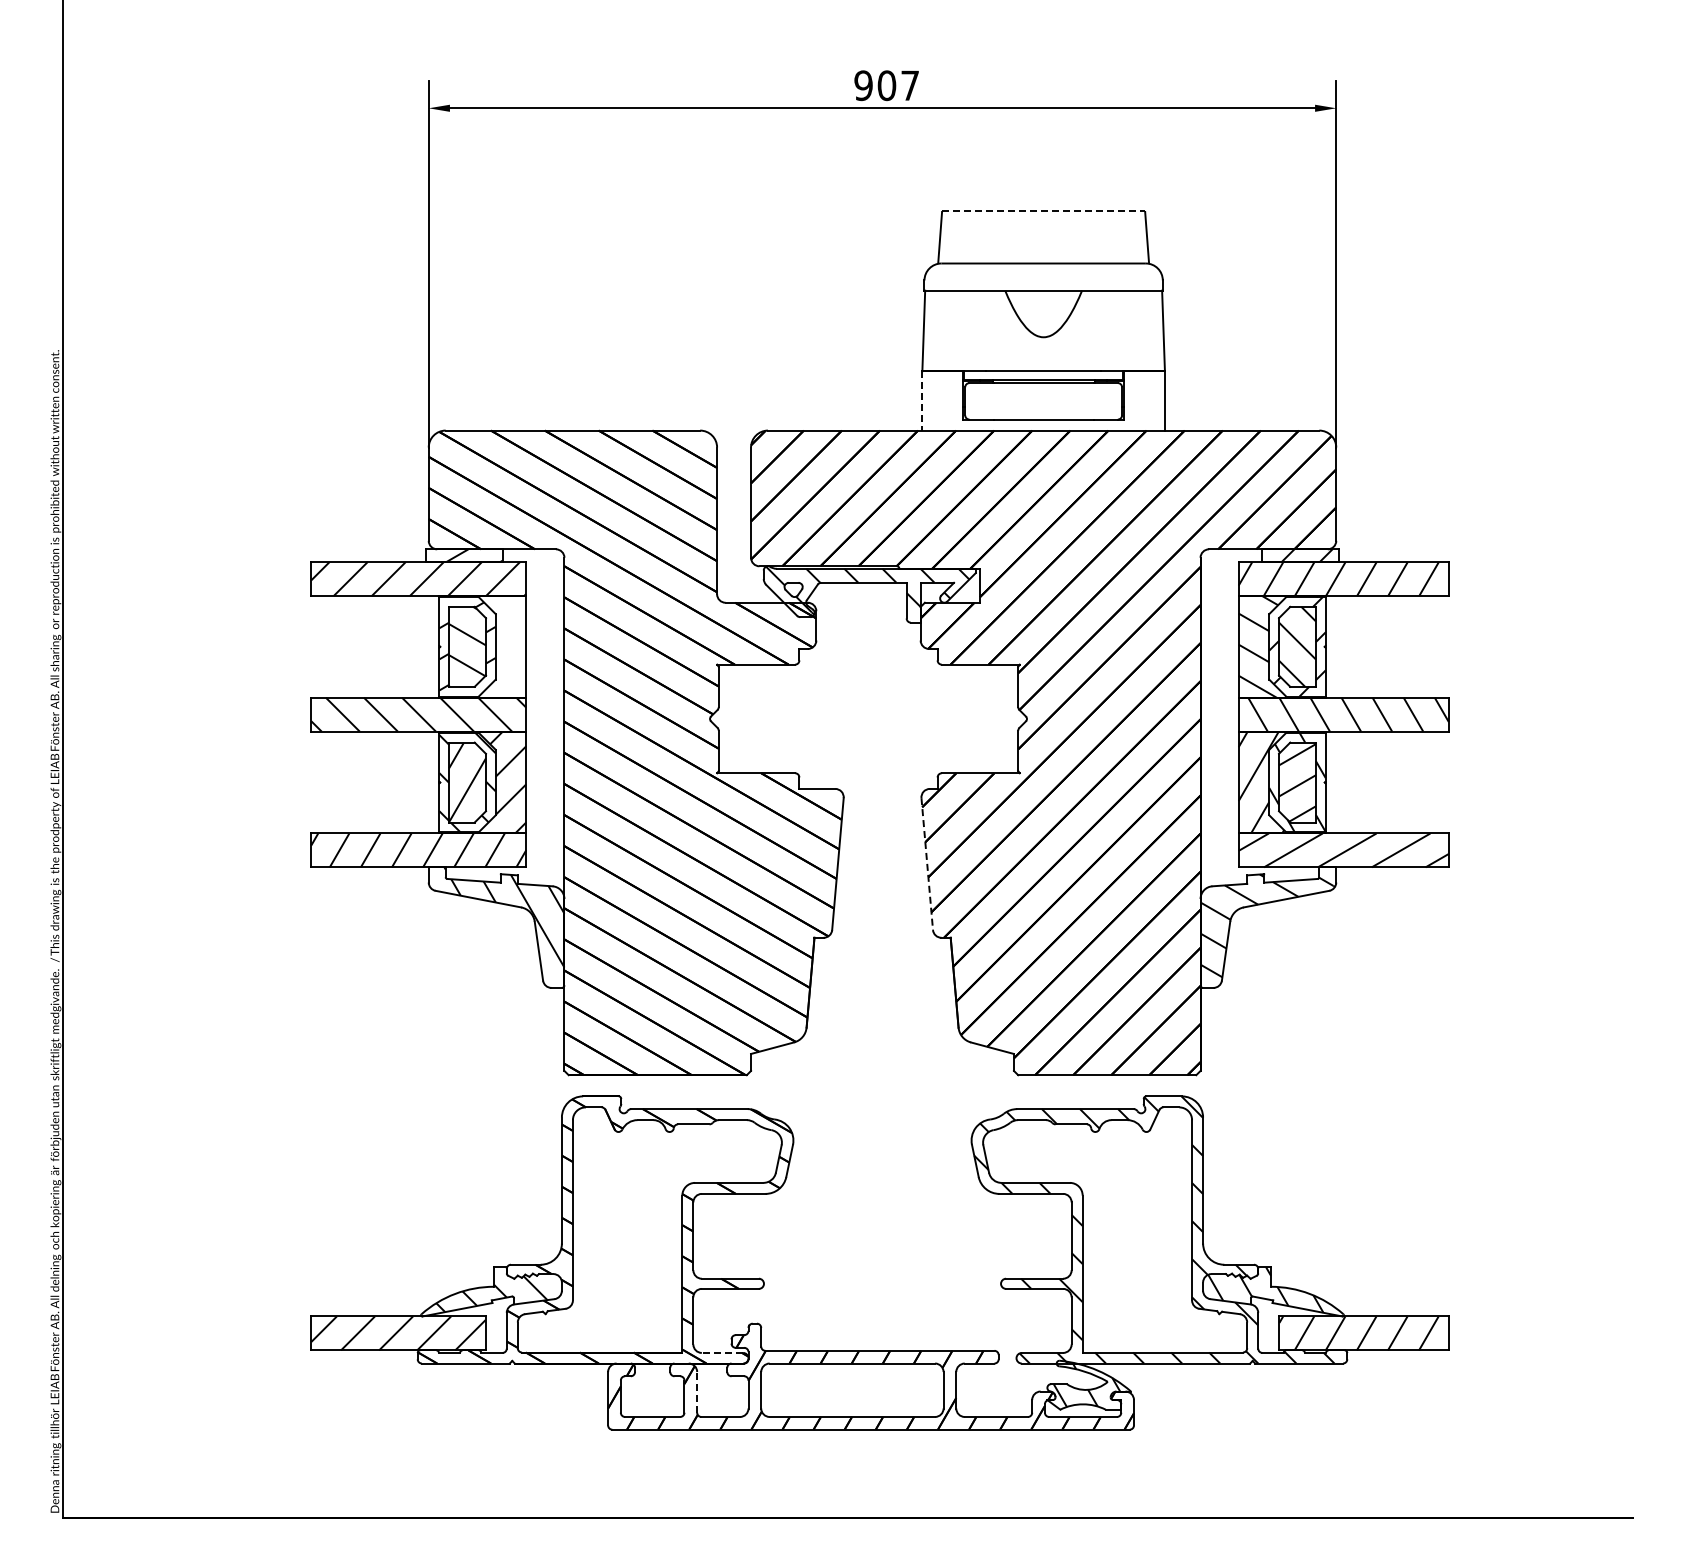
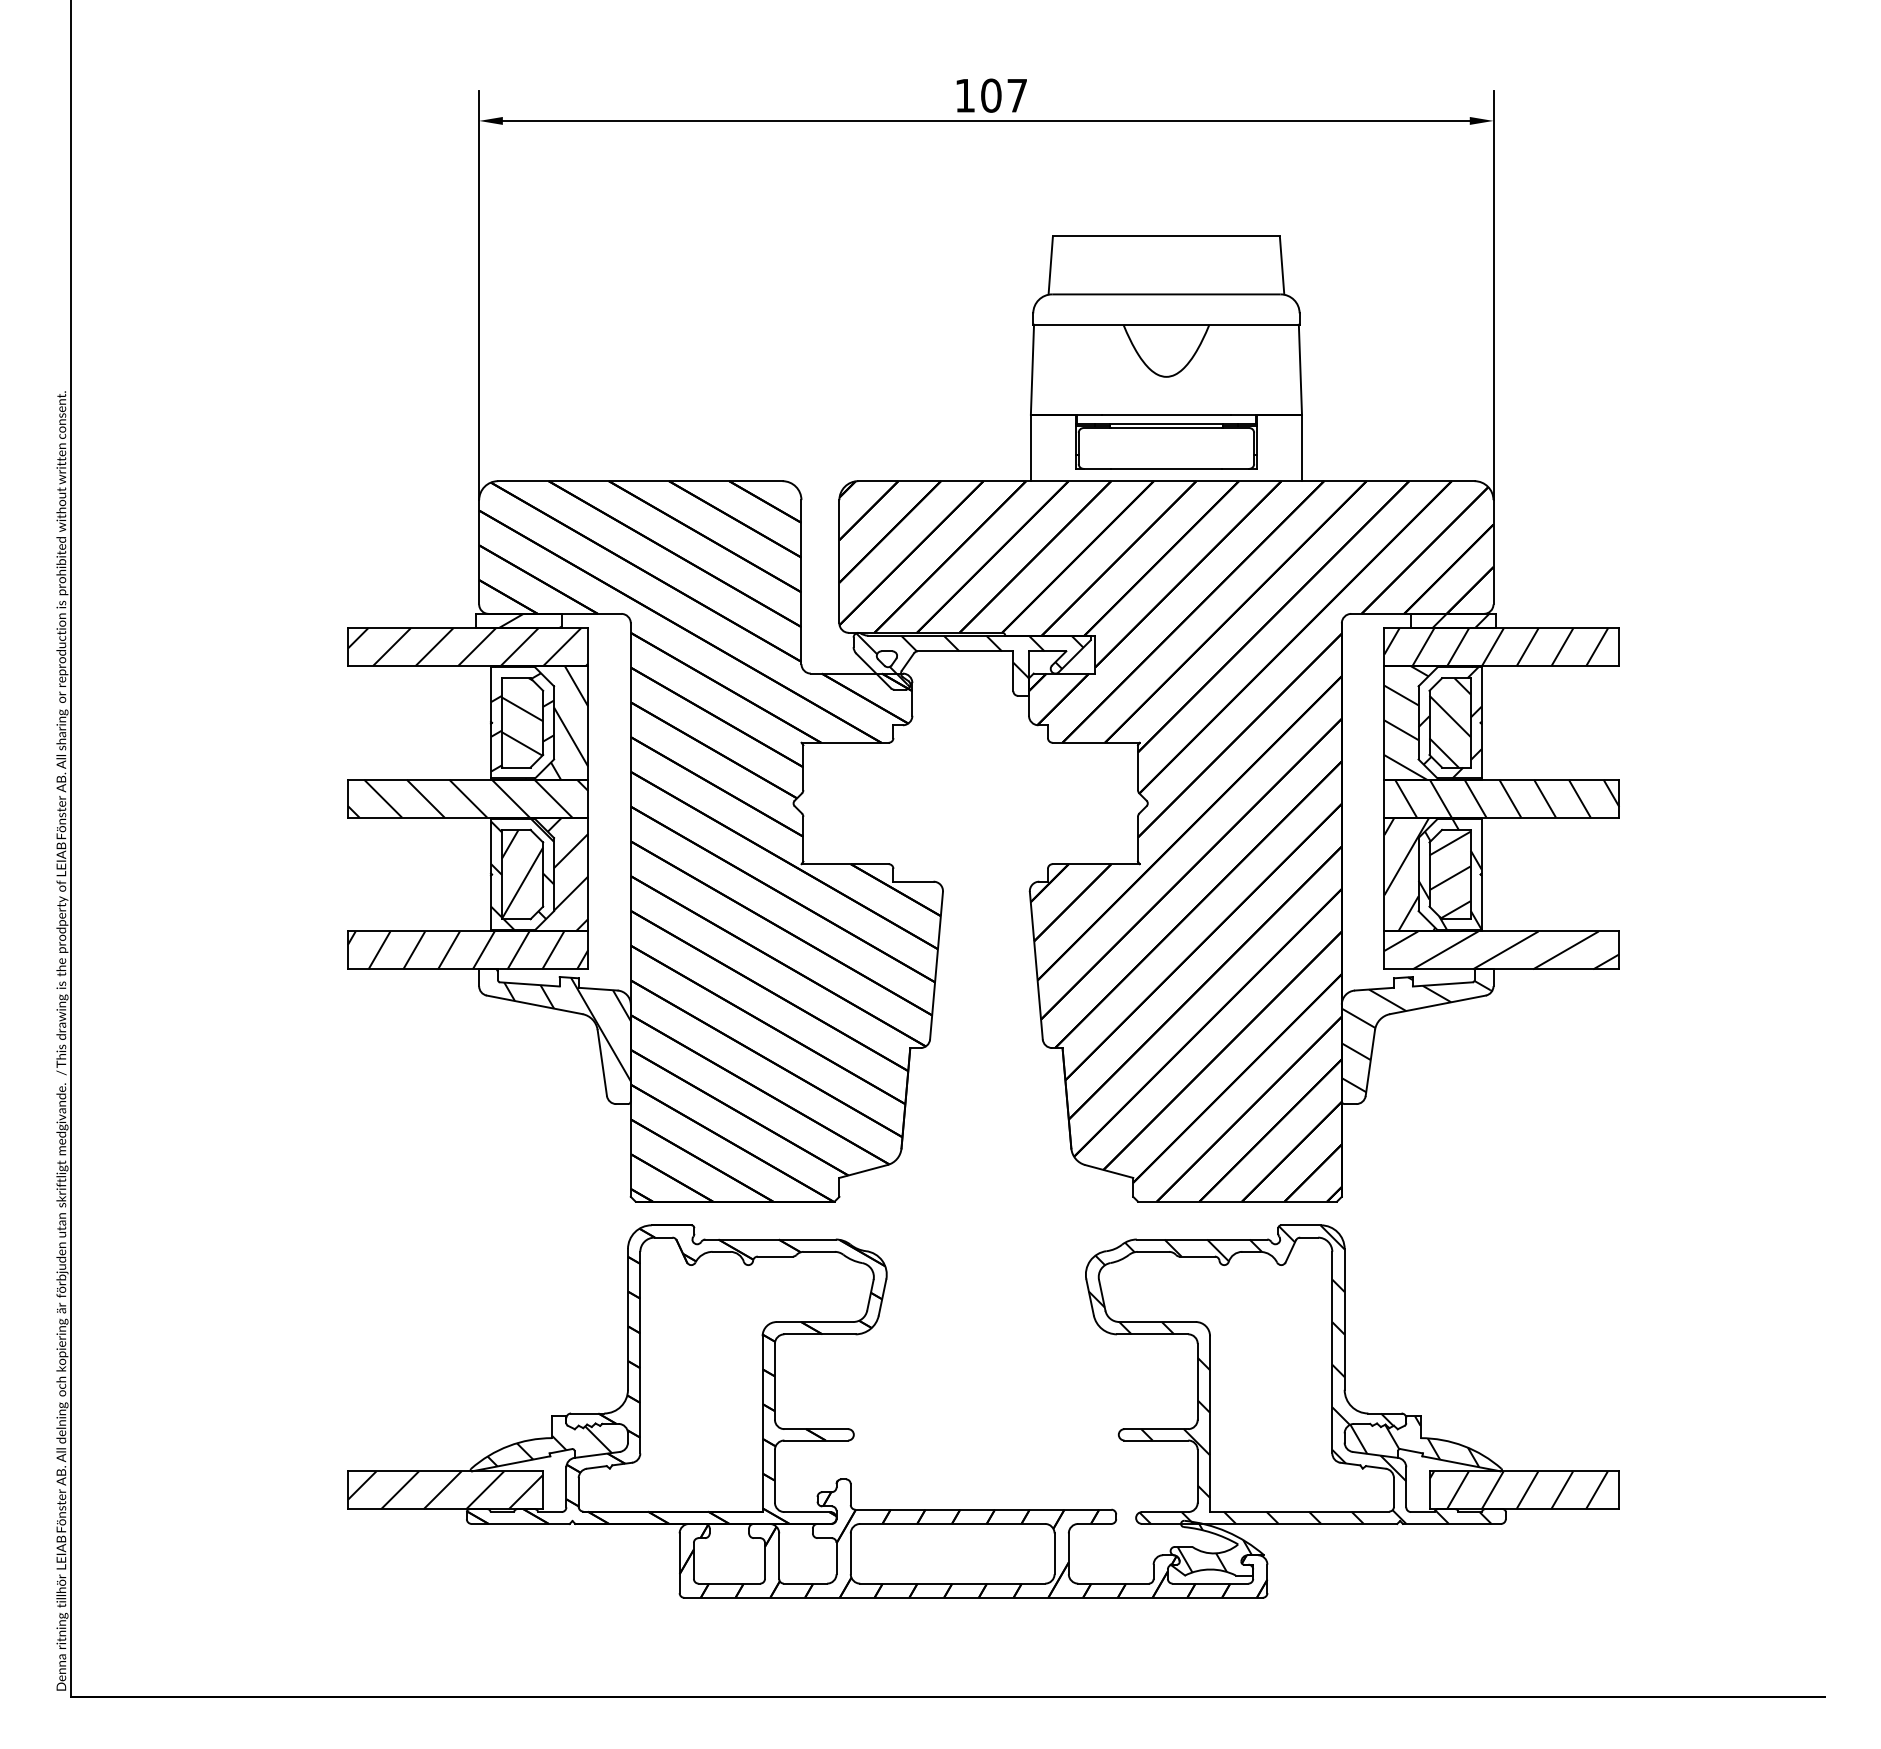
text: (863, 85) -> (965, 95), 907 -> 107
line: (1044, 211) -> (1167, 236), dashed -> solid
line: (922, 400) -> (1031, 447), dashed -> solid
hatch: (482, 646) -> (539, 722), added
line: (927, 864) -> (1036, 966), dashed -> solid
line: (722, 1352) -> (807, 1511), dashed -> solid
line: (697, 1391) -> (779, 1555), dashed -> solid

